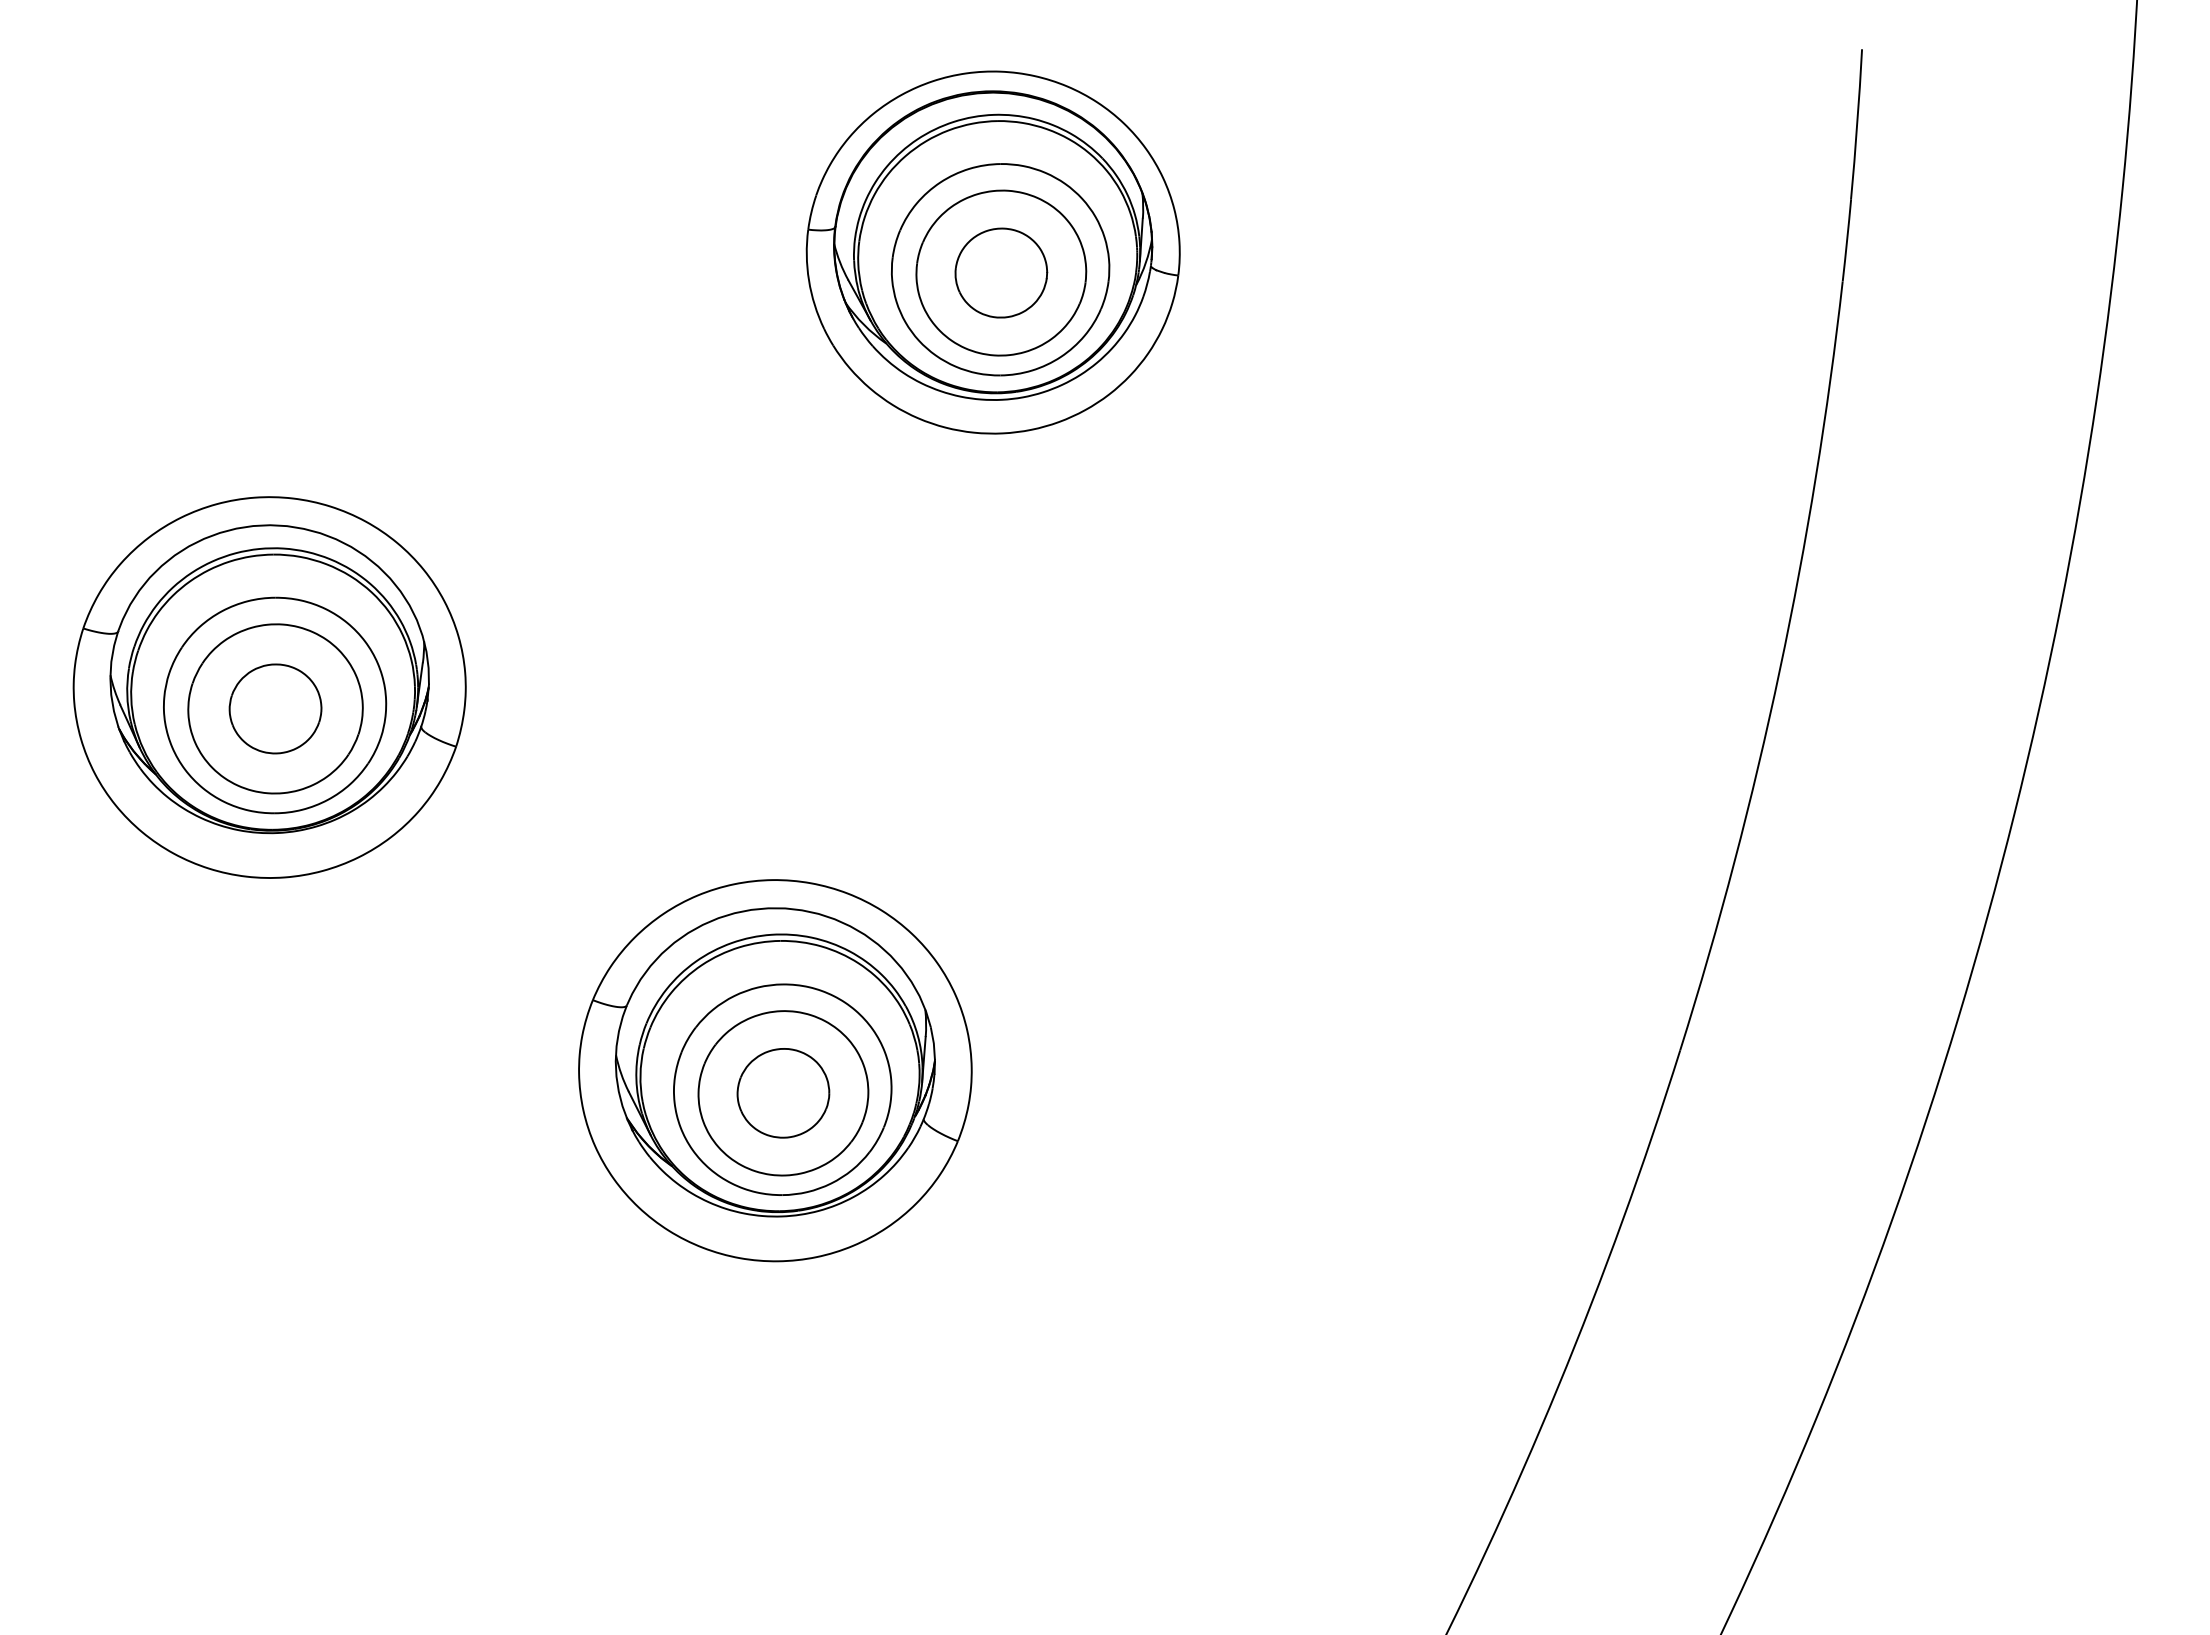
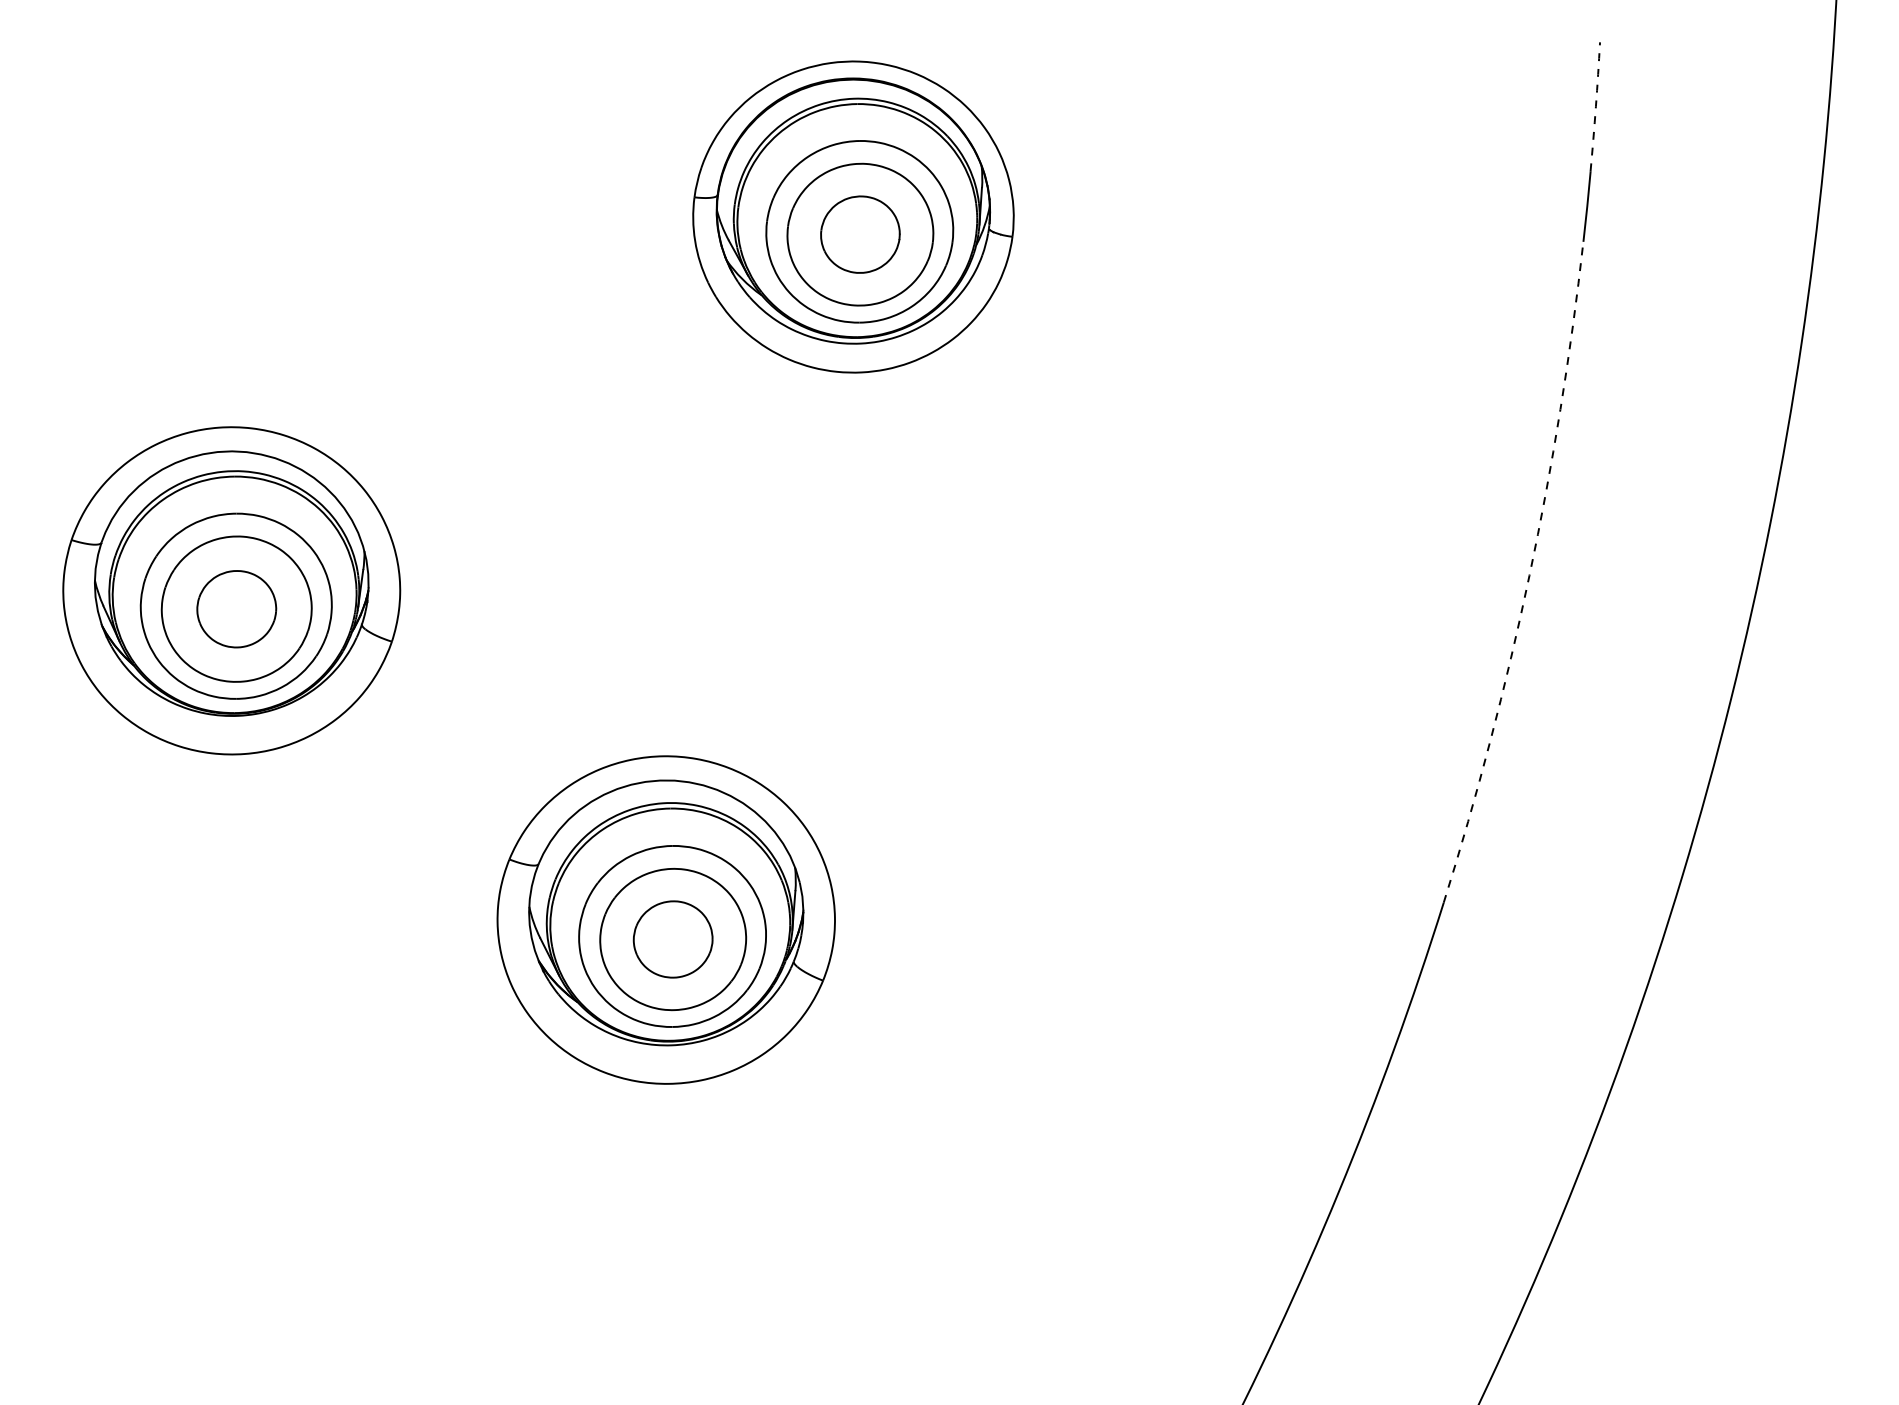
arc: (1857, 124) -> (1596, 107), solid -> dashed
arc: (1779, 669) -> (1529, 575), solid -> dashed

